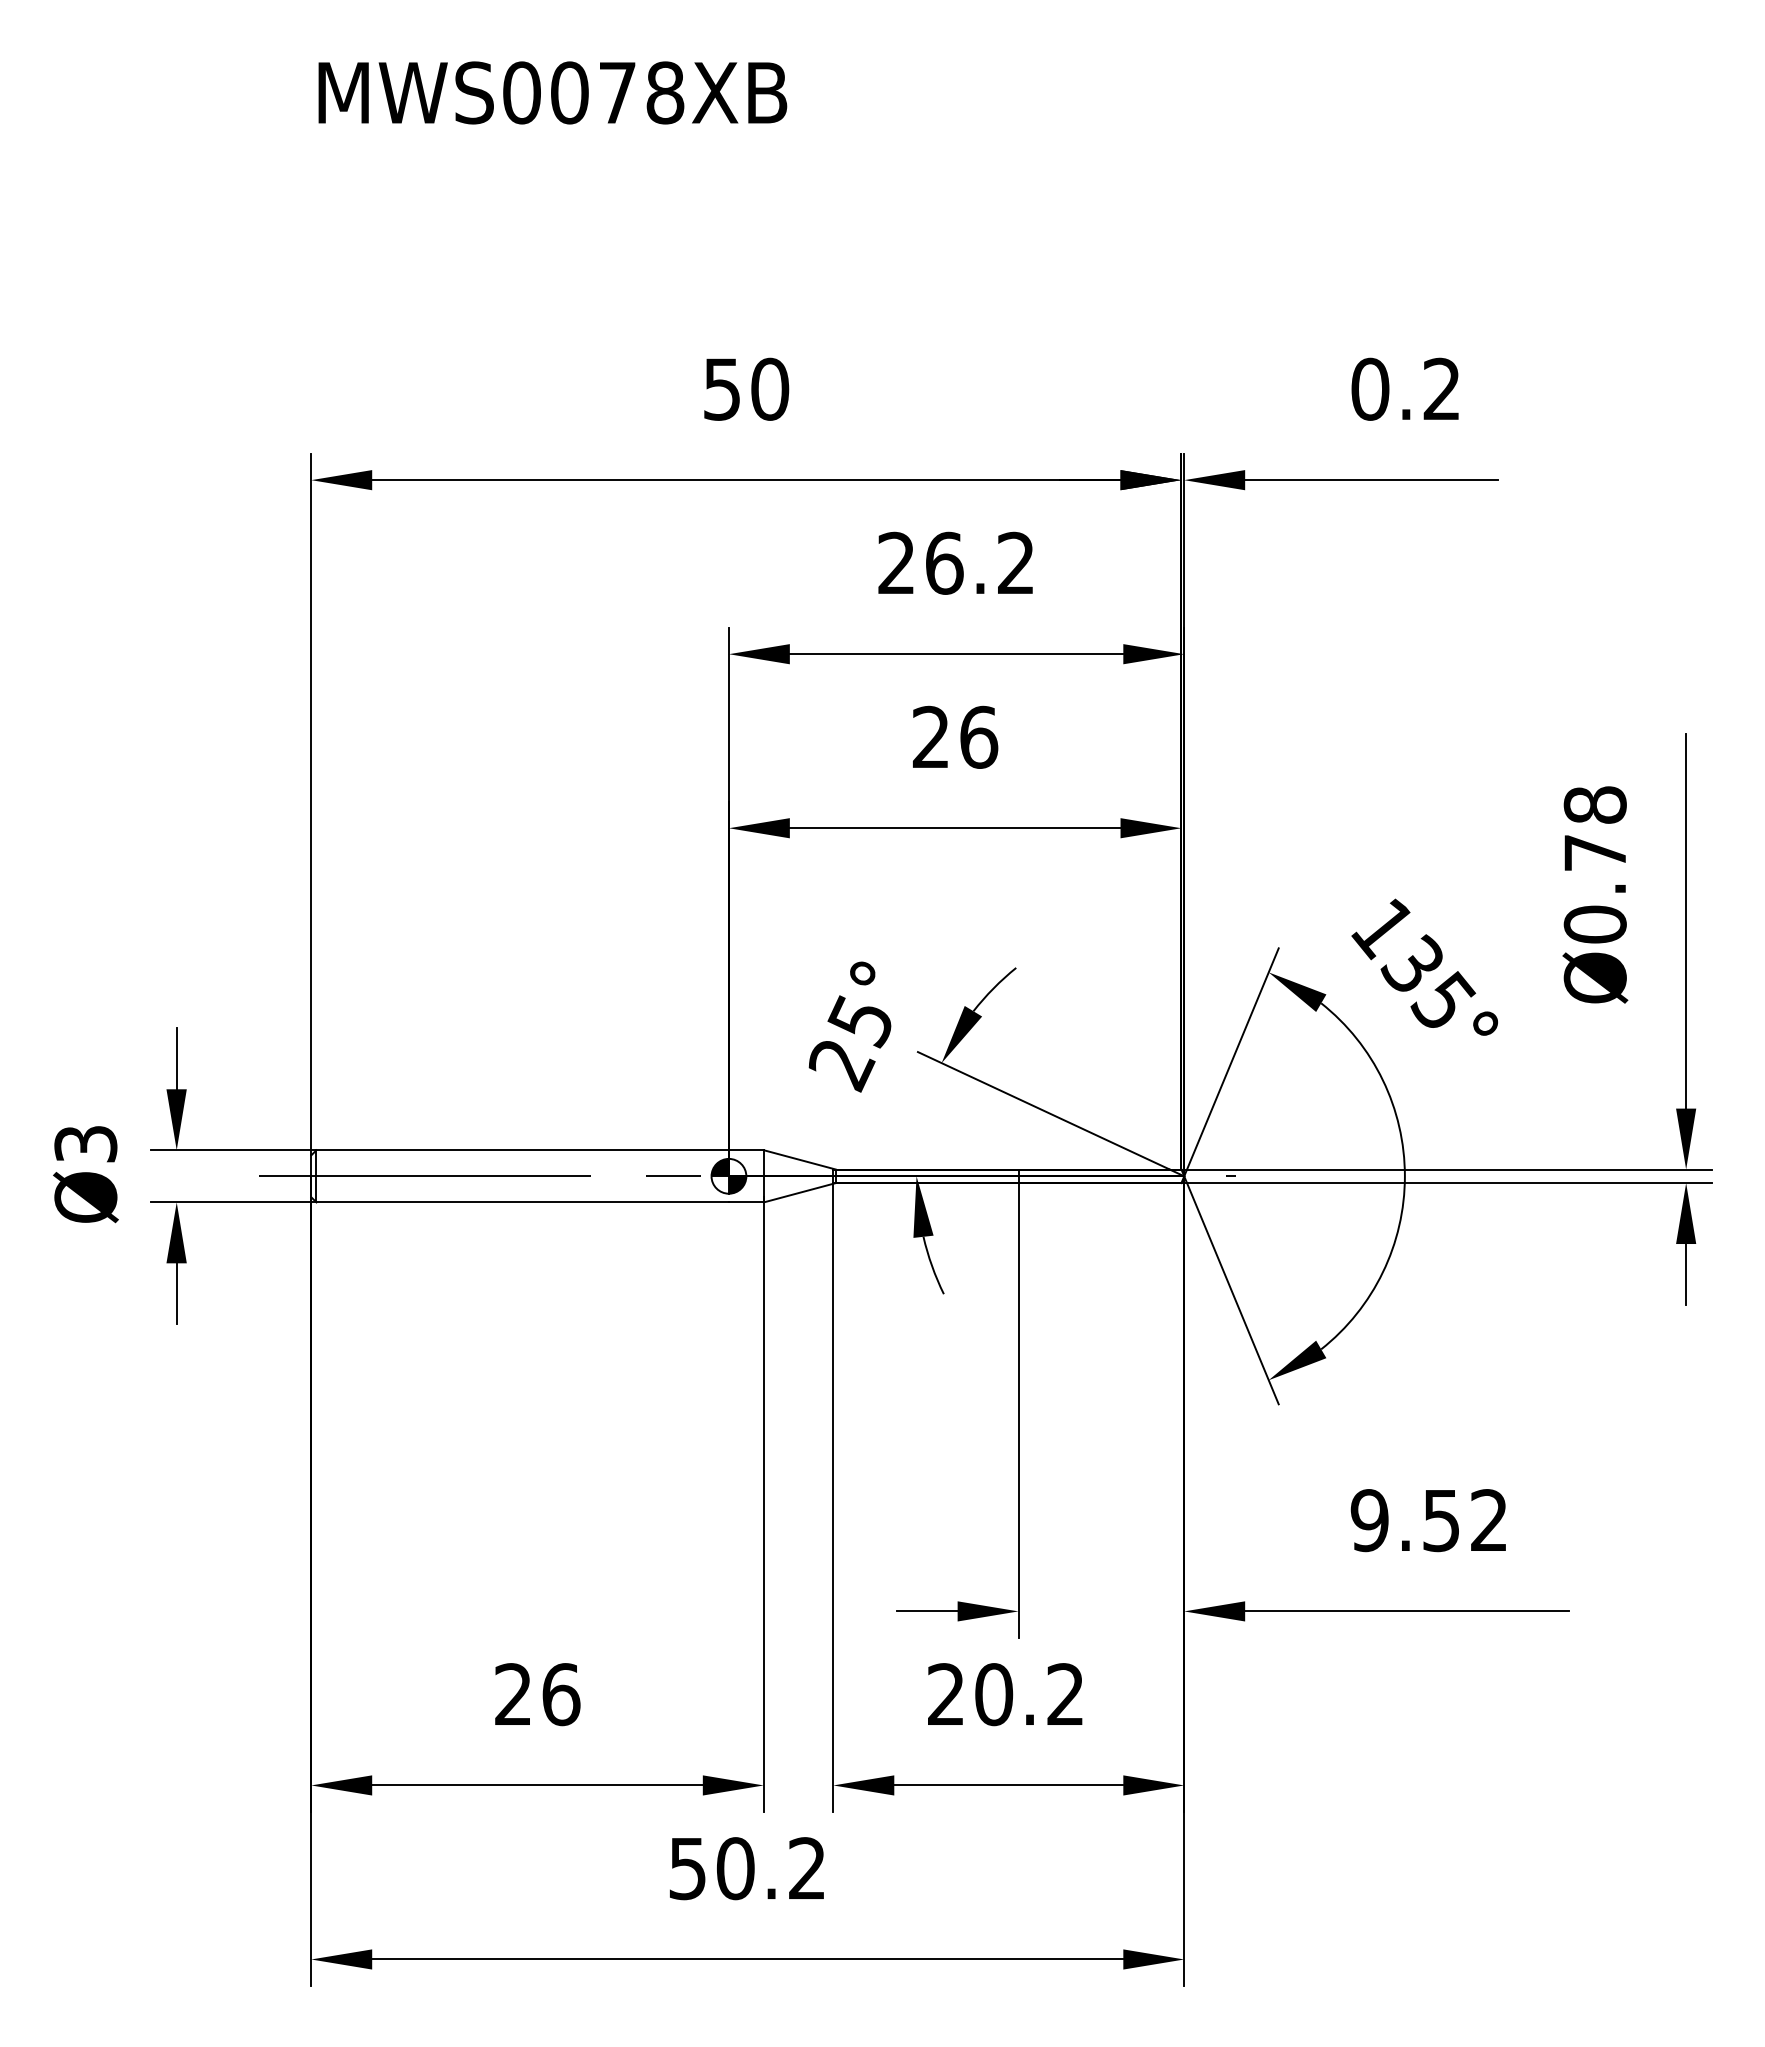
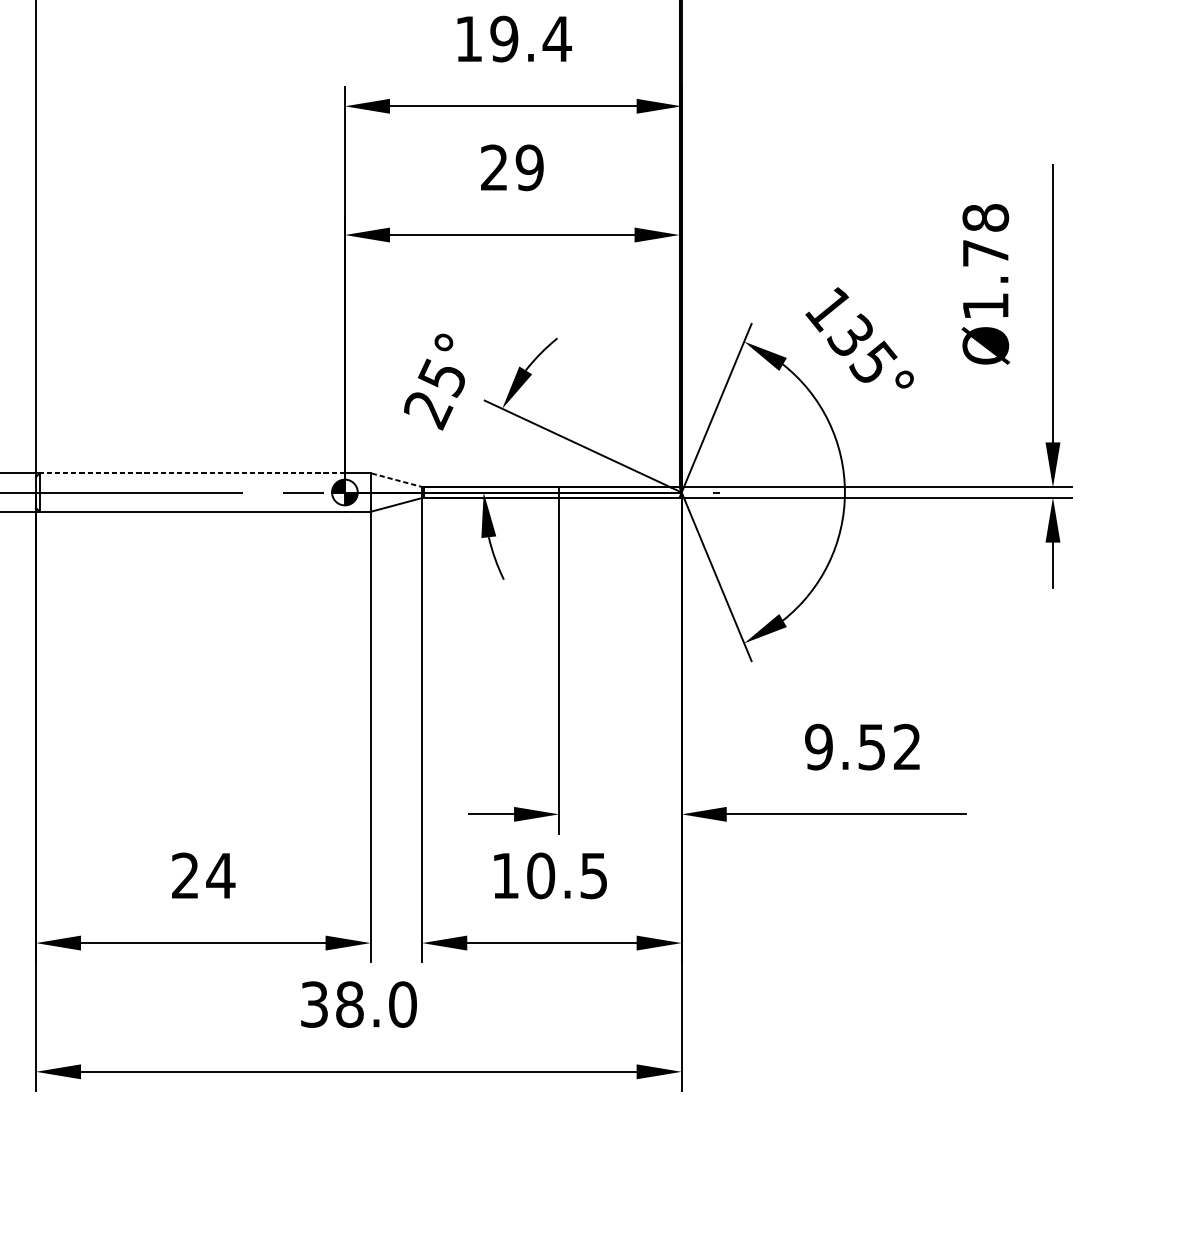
text: (956, 562) -> (513, 38), 26.2 -> 19.4
text: (979, 736) -> (530, 167), 26 -> 29
text: (1594, 924) -> (985, 306), Ø0.78 -> Ø1.78
line: (522, 1150) -> (192, 473), solid -> dashed
line: (799, 1159) -> (397, 480), solid -> dashed
text: (561, 1694) -> (221, 875), 26 -> 24
text: (1005, 1694) -> (549, 875), 20.2 -> 10.5
text: (748, 1868) -> (359, 1004), 50.2 -> 38.0

